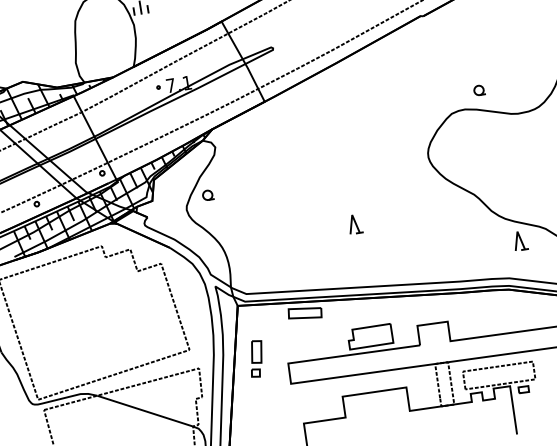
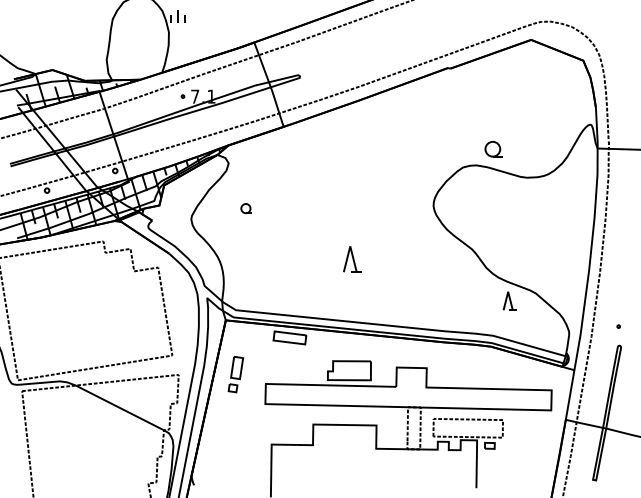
part: (478, 89) -> (492, 148), size x1.6
part: (207, 195) -> (245, 208), moved
part: (354, 224) -> (351, 259), size x1.4

